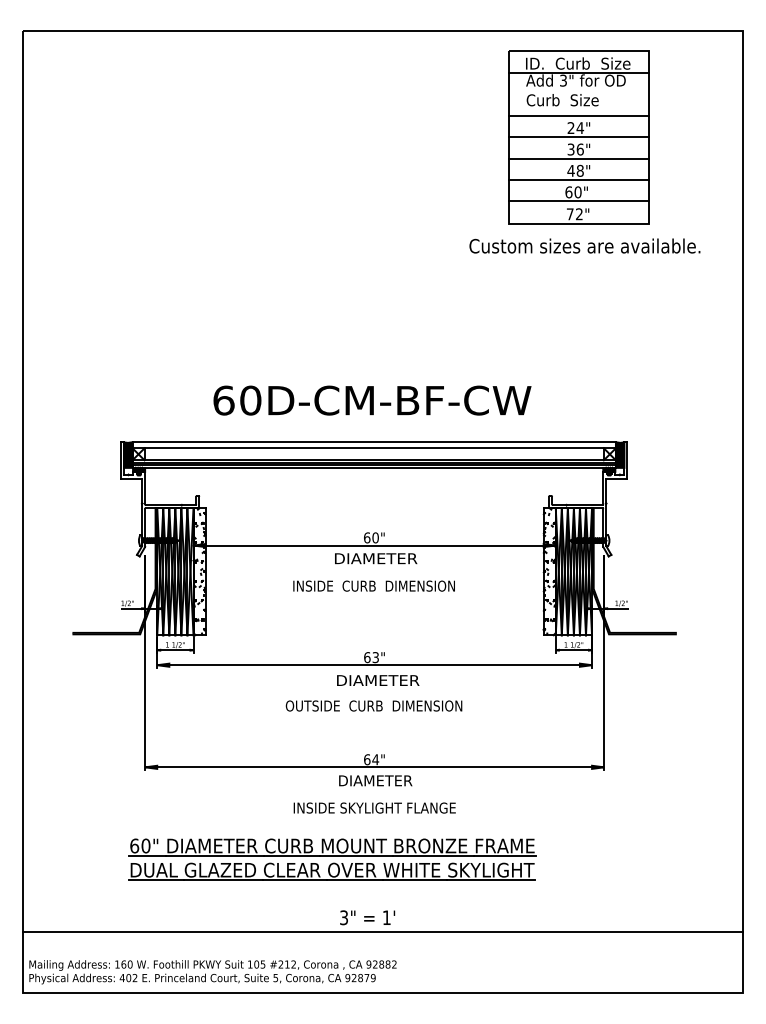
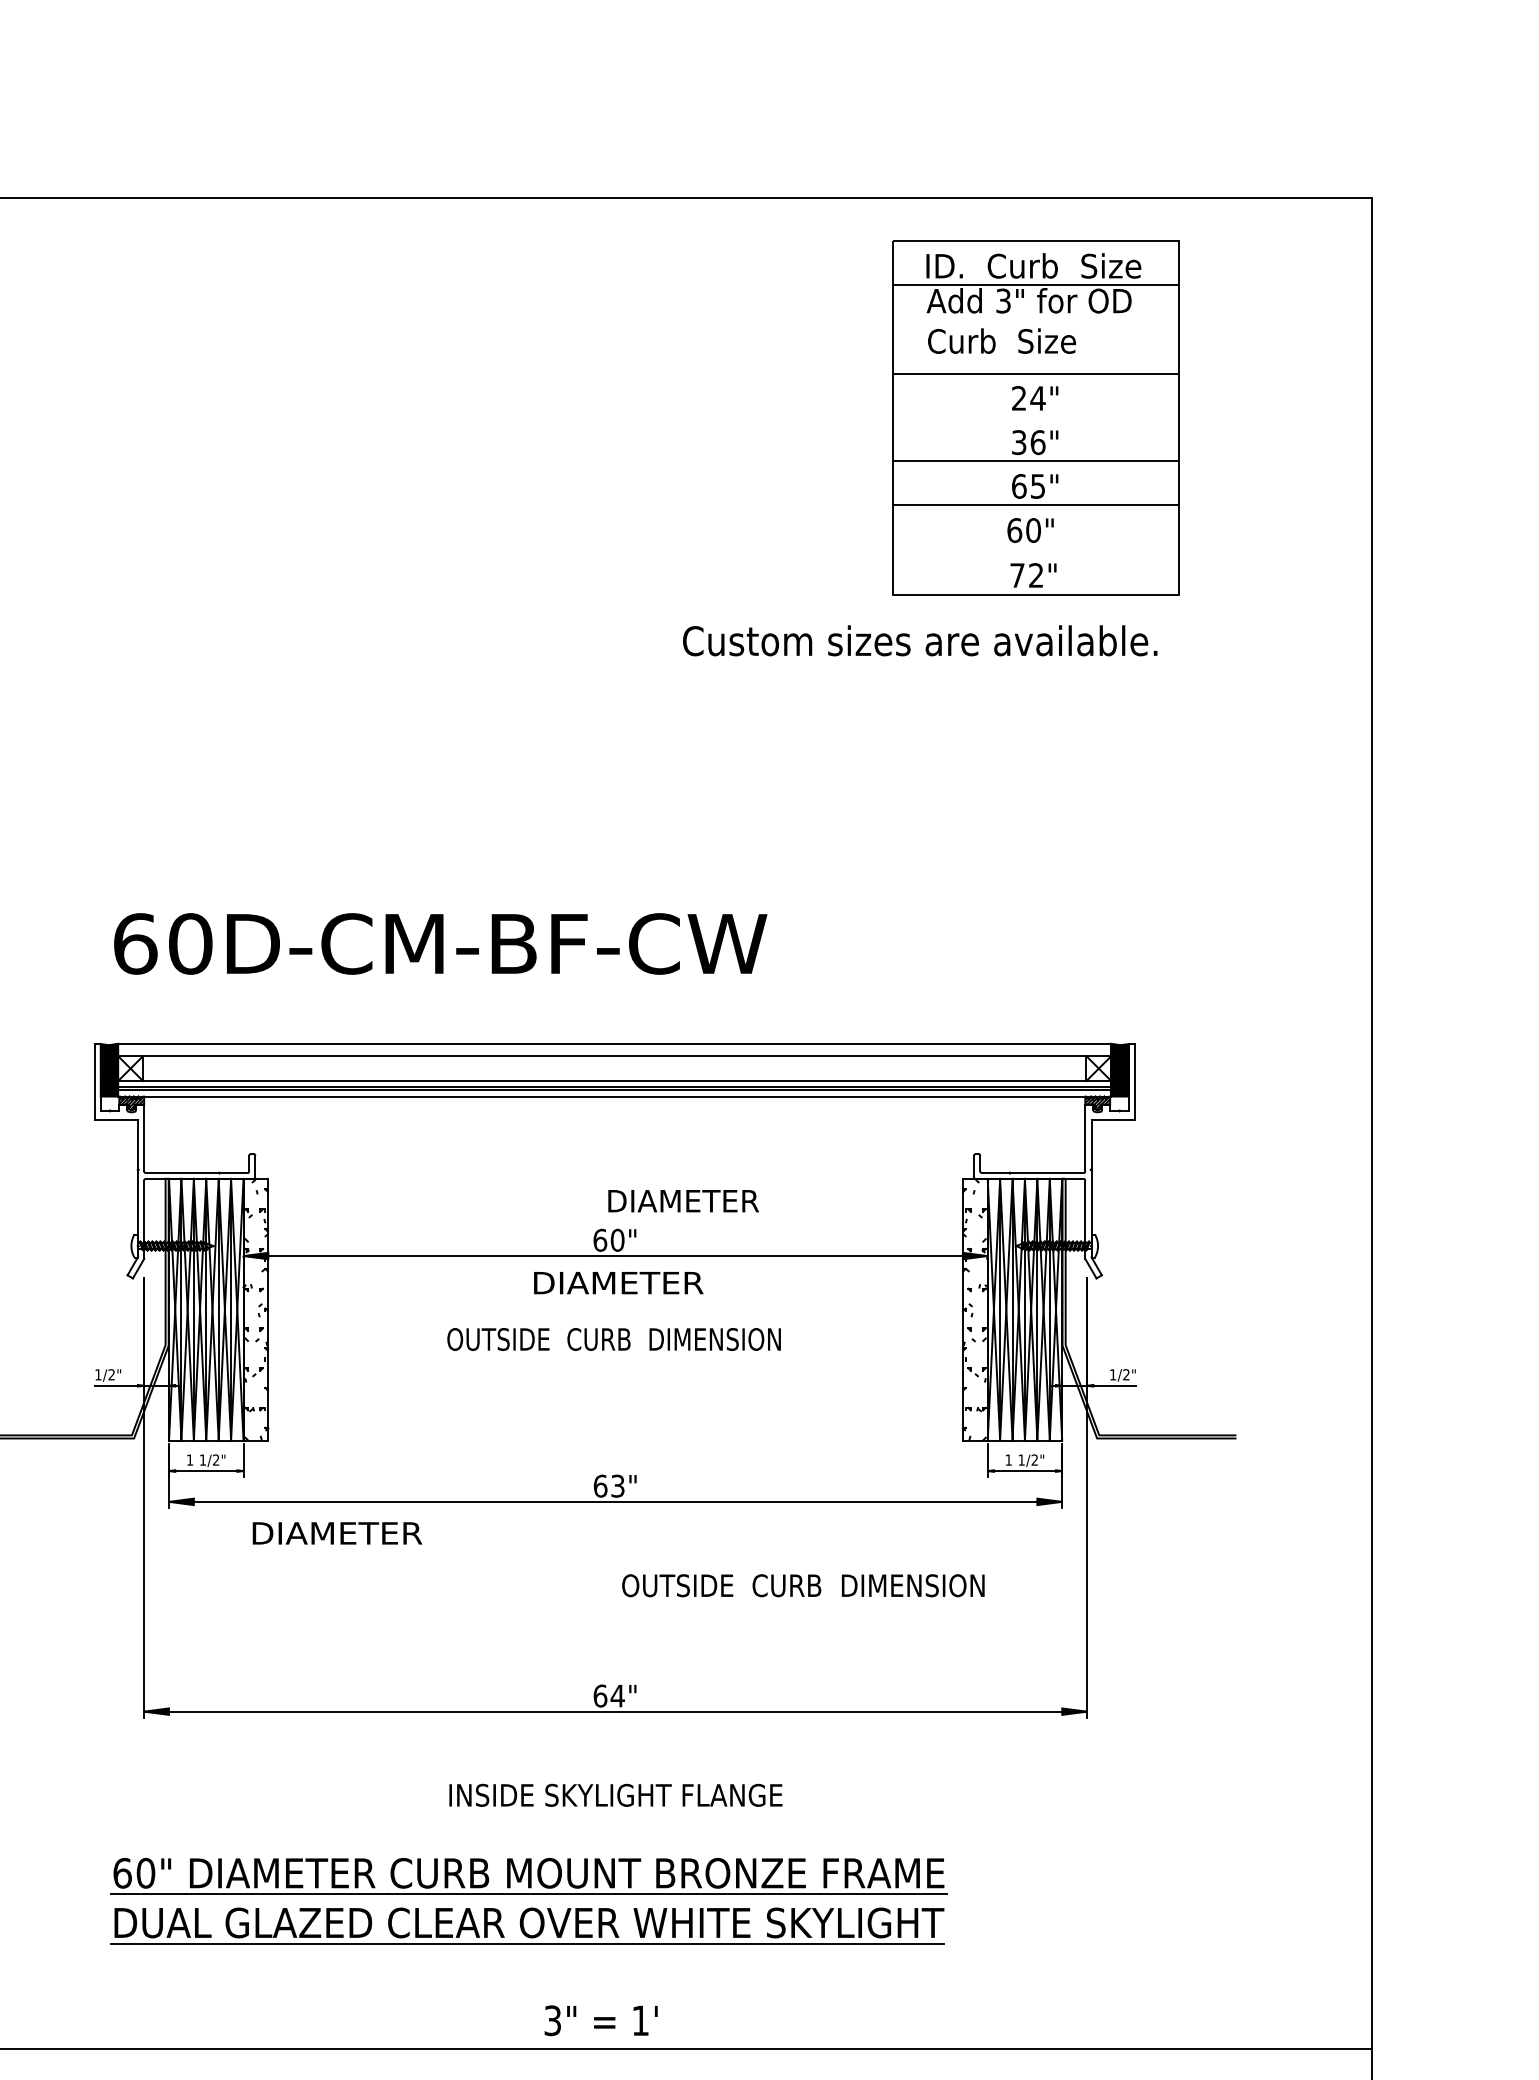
line: (578, 137) -> (1034, 417), removed
text: (575, 170) -> (1028, 485), 48" -> 65"
line: (578, 201) -> (1034, 549), removed
text: (584, 245) -> (919, 639), moved
text: (372, 400) -> (440, 943), moved
text: (372, 585) -> (611, 1338), INSIDE  CURB  DIMENSION -> OUTSIDE  CURB  DIMENSION
text: (378, 680) -> (337, 1533), moved
text: (373, 705) -> (802, 1584), moved
text: (375, 780) -> (683, 1200), moved

